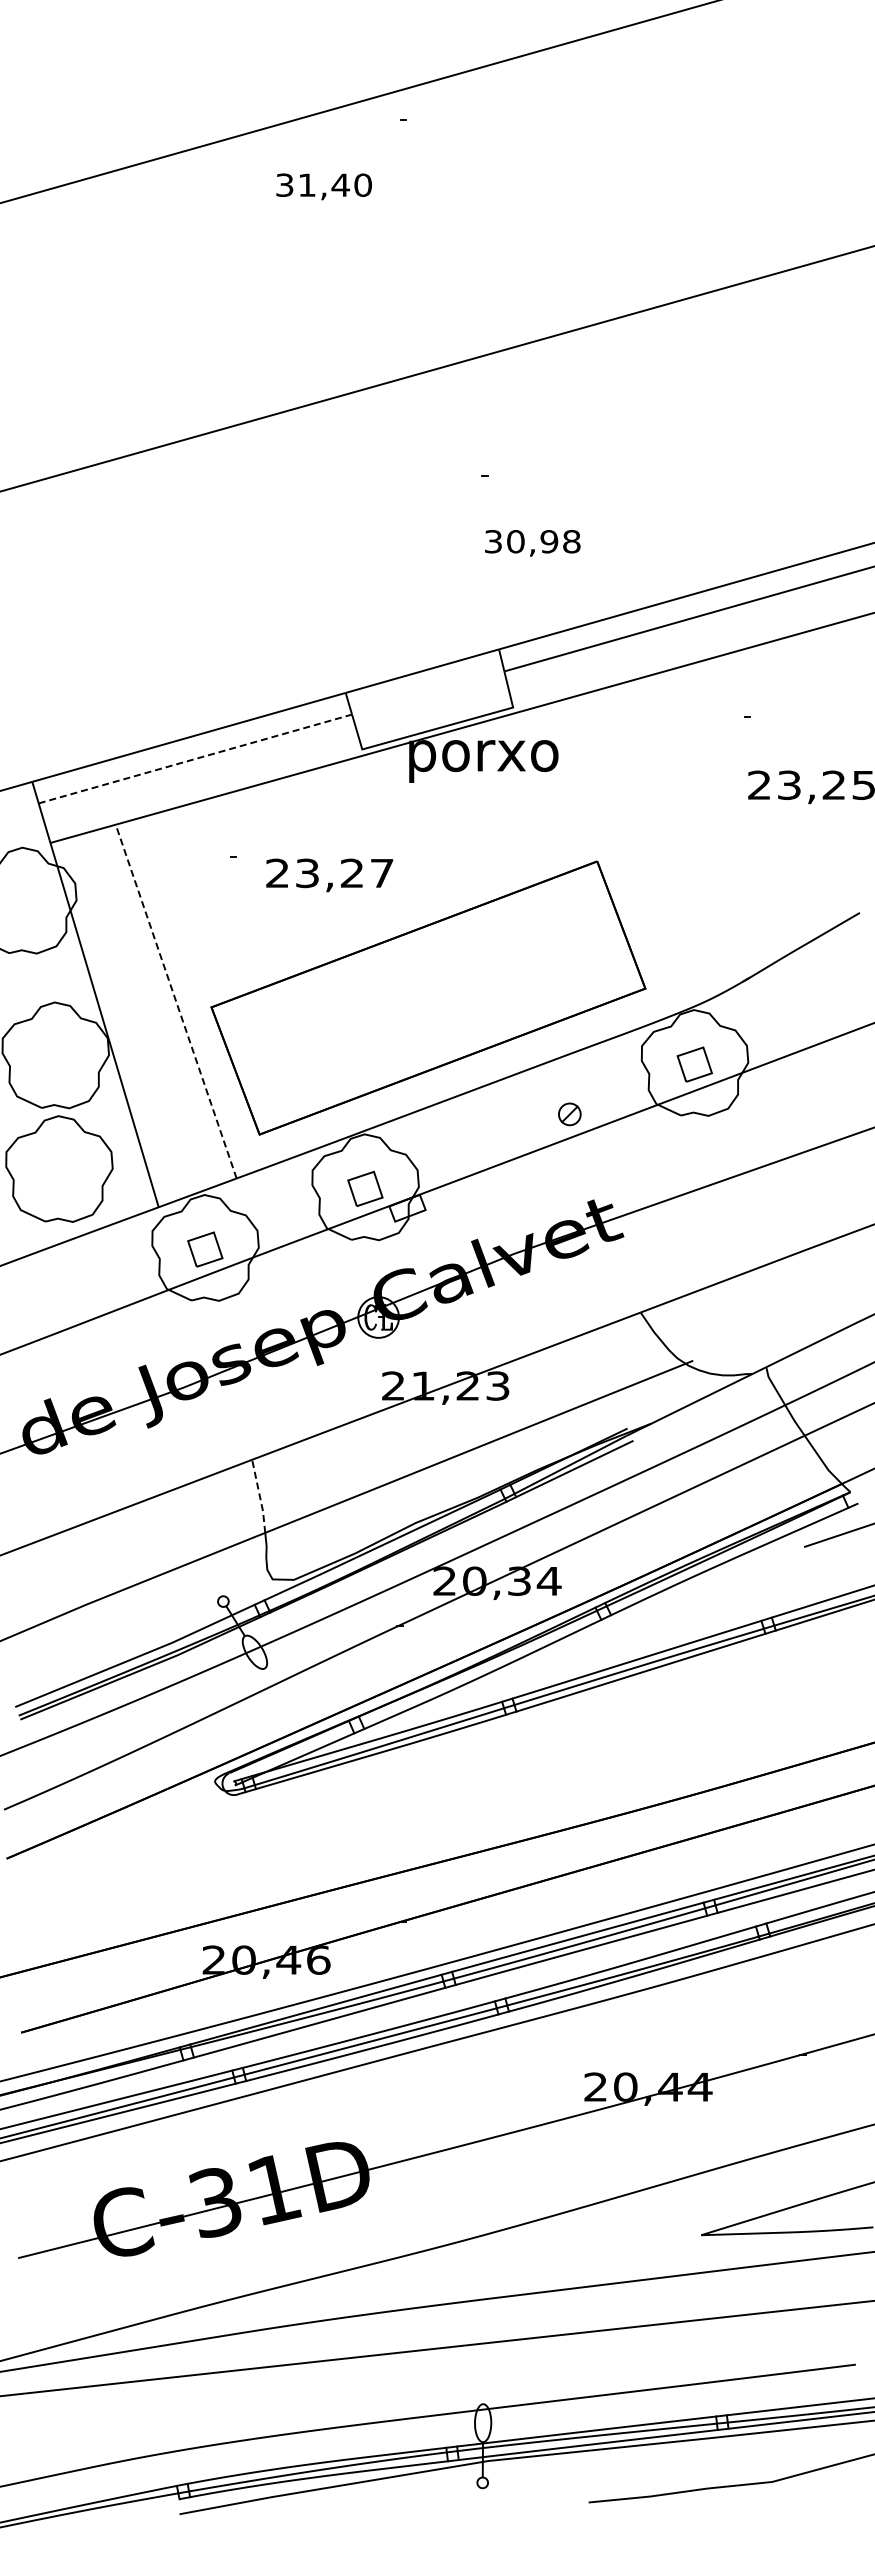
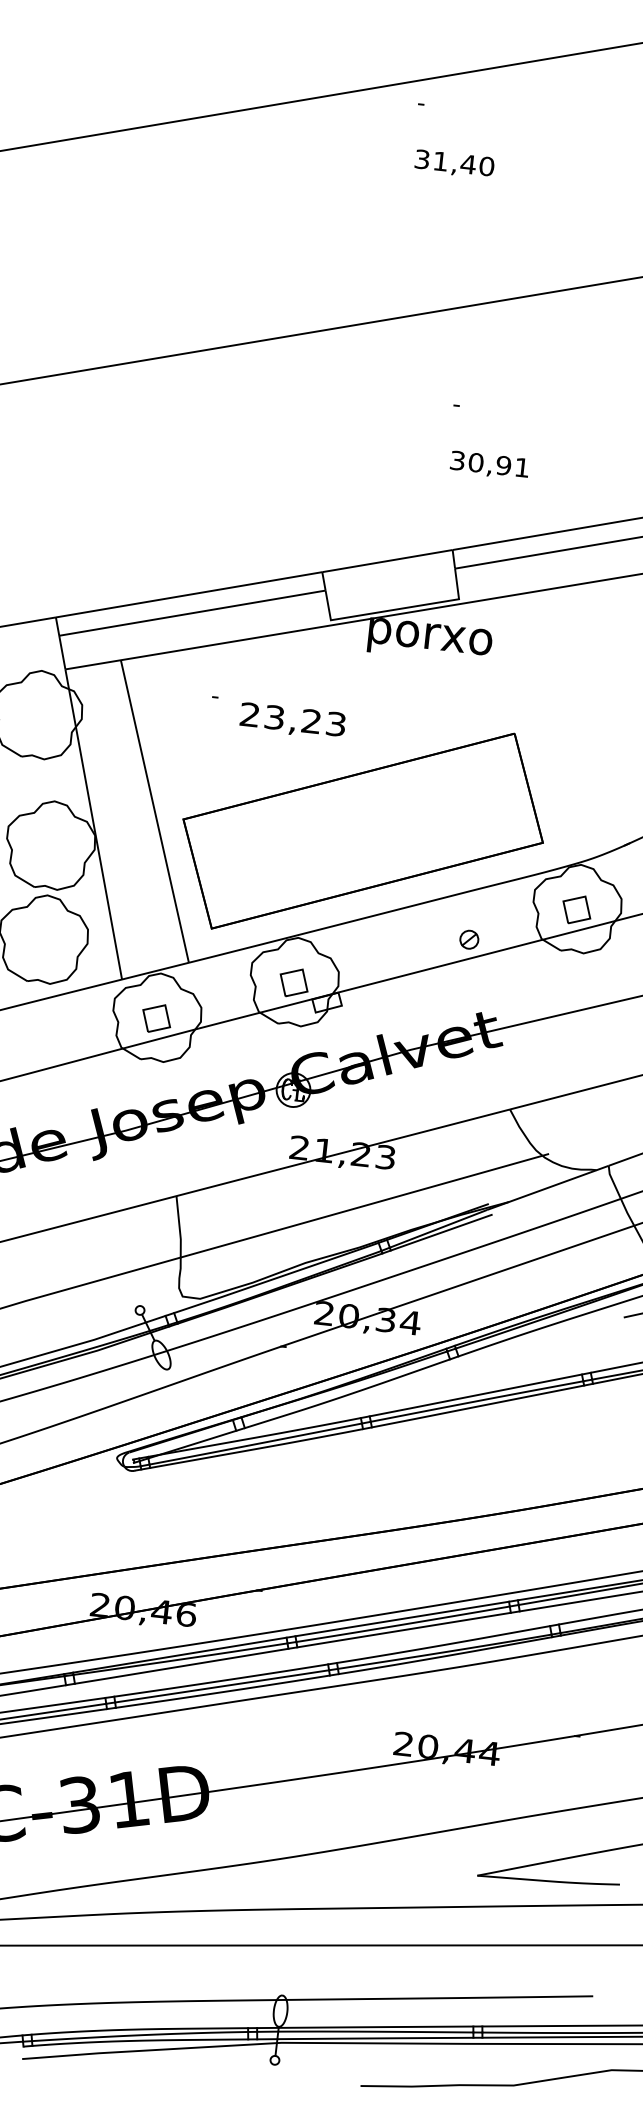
text: (323, 186) -> (454, 163), moved
text: (571, 541) -> (522, 467), 30,98 -> 30,91
line: (195, 759) -> (192, 613), dashed -> solid
text: (381, 873) -> (335, 724), 23,27 -> 23,23
line: (176, 1001) -> (155, 811), dashed -> solid
line: (259, 1496) -> (179, 1227), dashed -> solid

